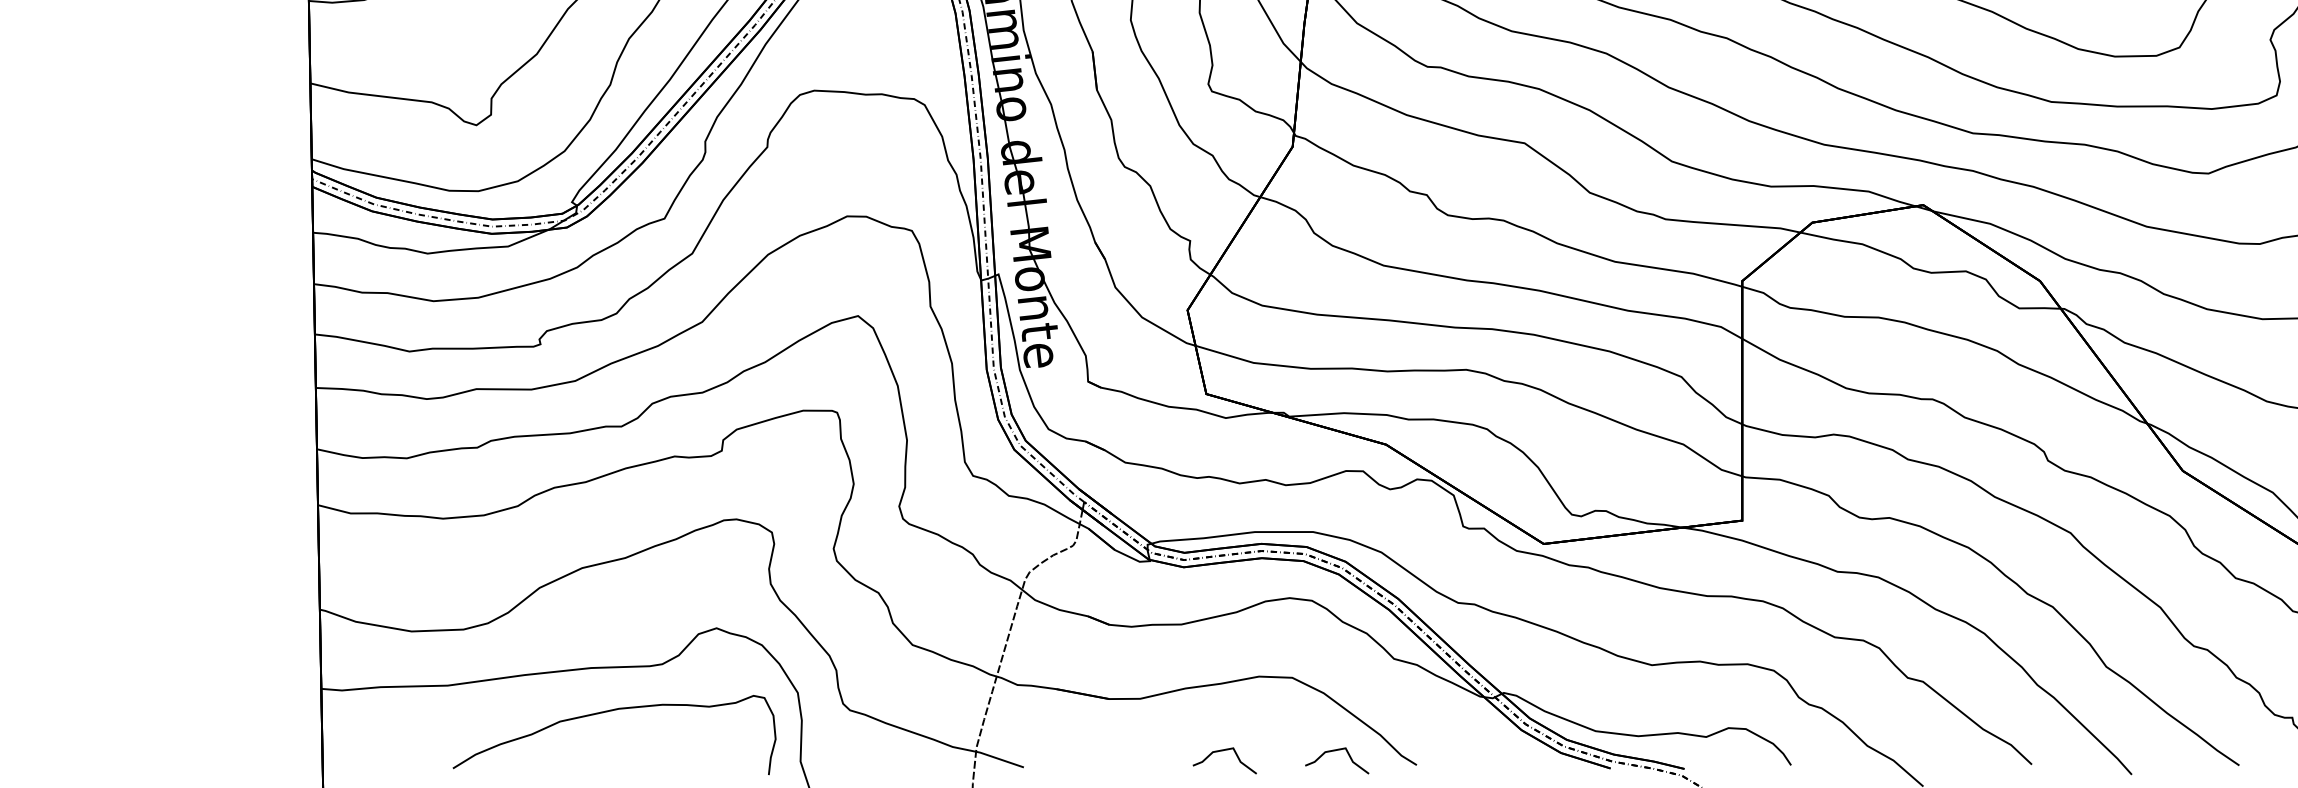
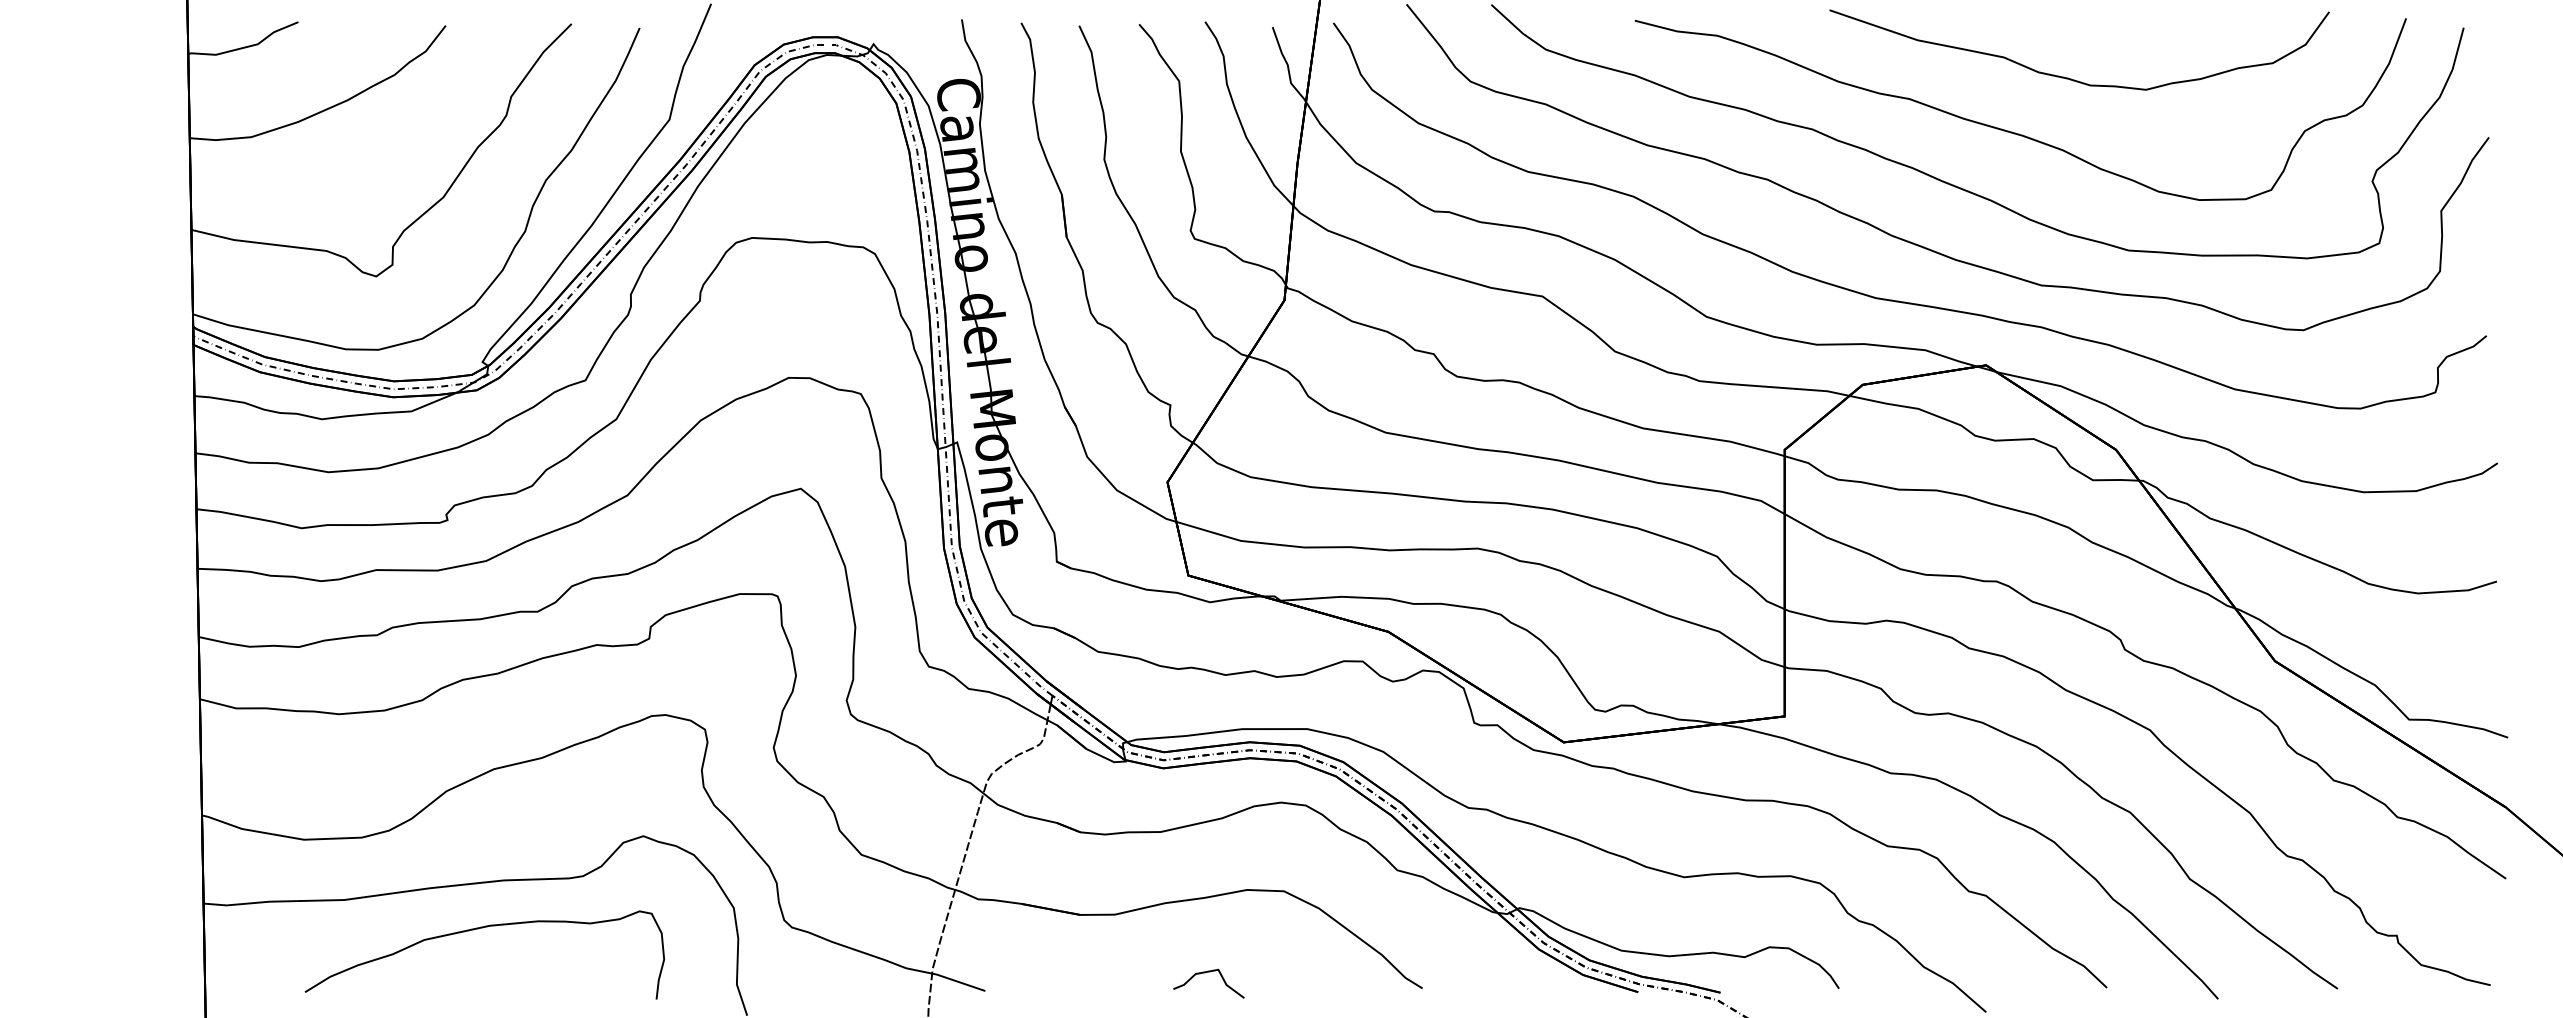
curve: (608, 712) -> (478, 929), moved
curve: (1334, 751) -> (1330, 973), removed

